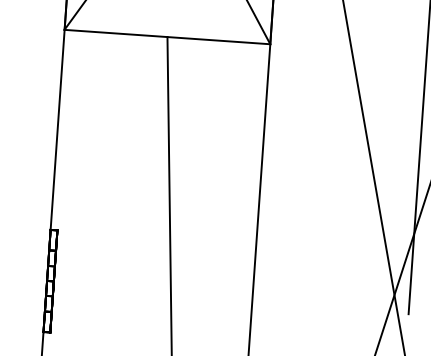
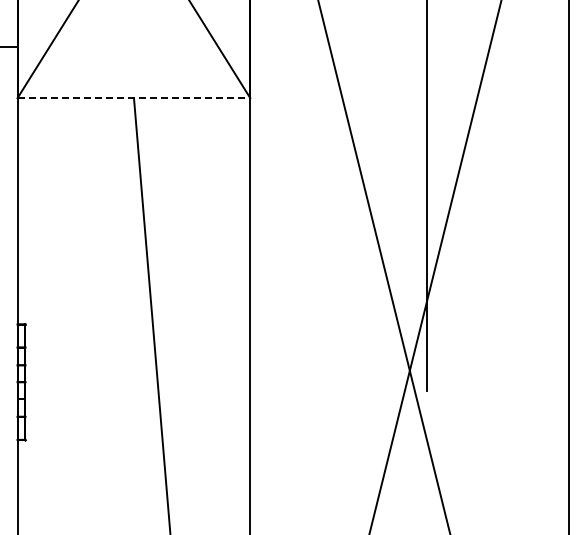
line: (167, 37) -> (134, 98), solid -> dashed

